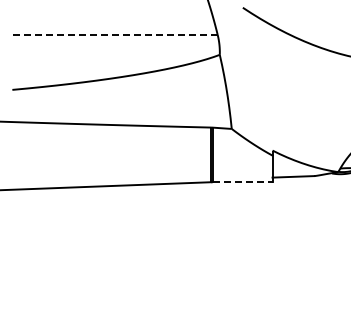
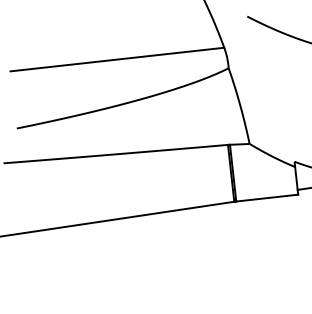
line: (115, 34) -> (117, 59), dashed -> solid
line: (242, 182) -> (266, 198), dashed -> solid

